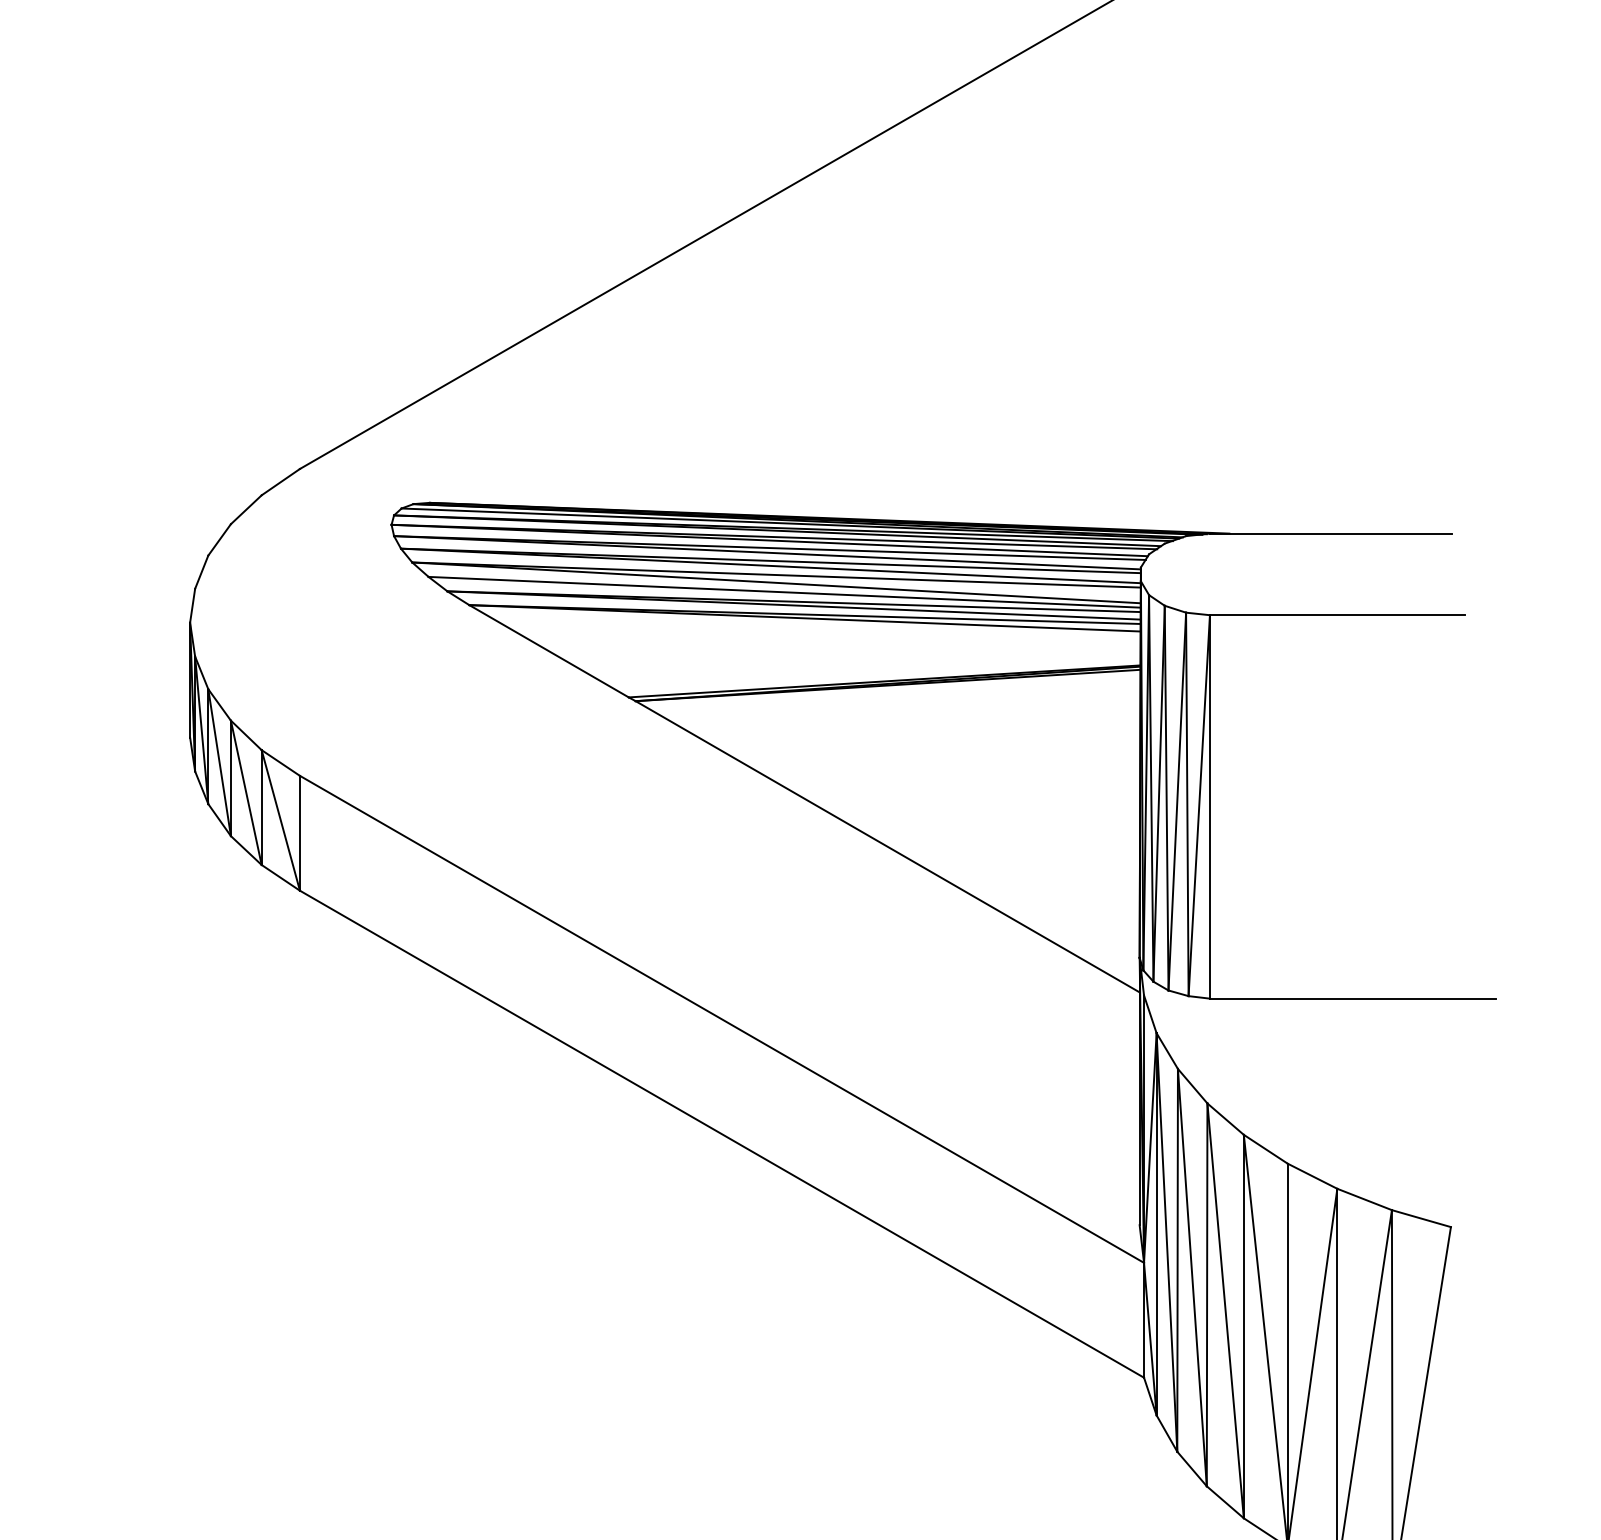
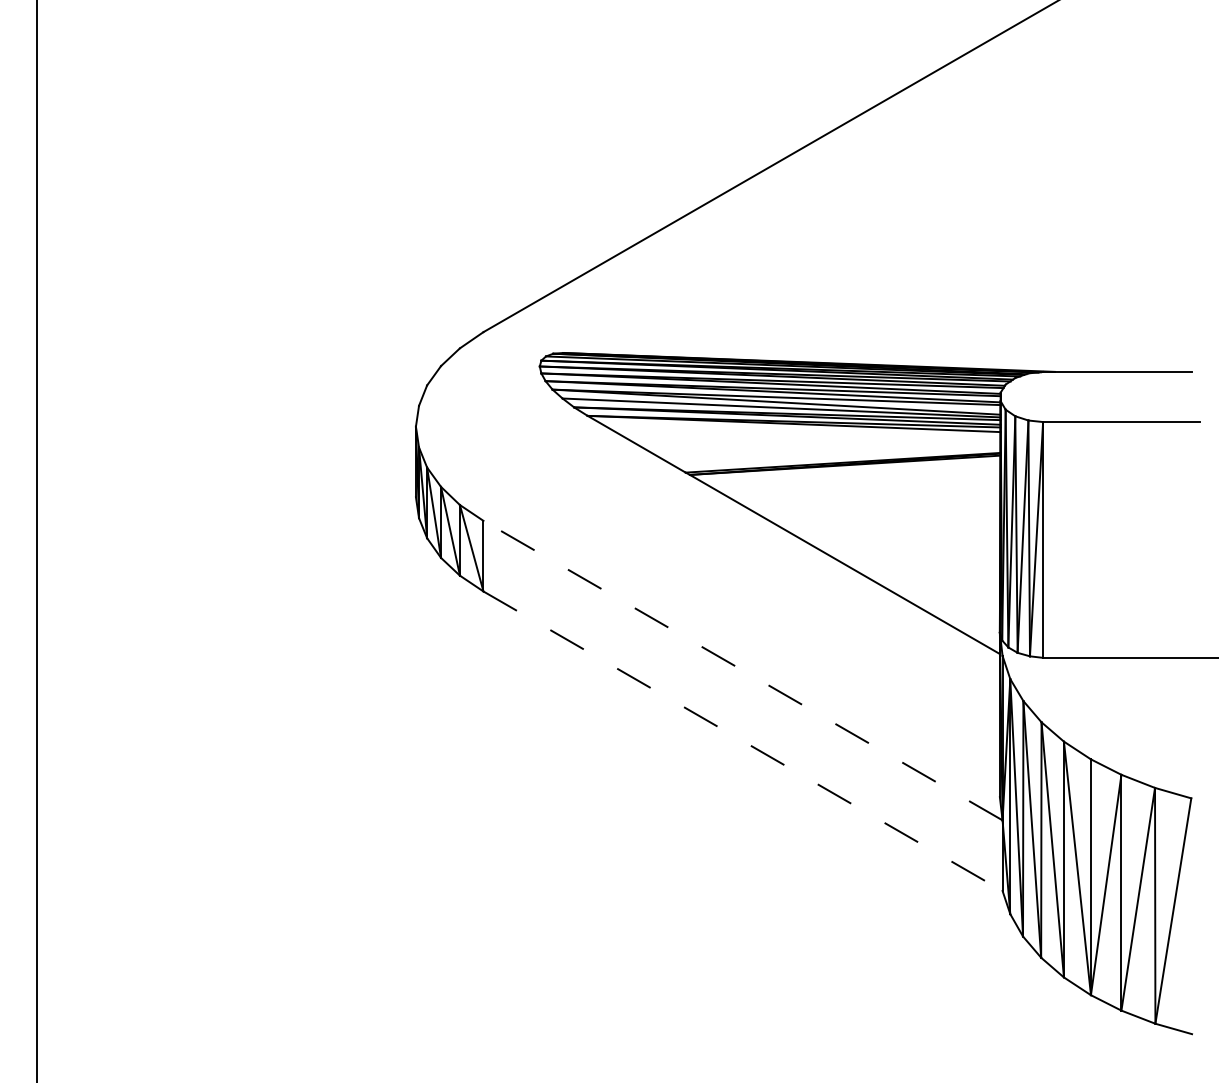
line: (722, 1019) -> (743, 670), solid -> dashed
line: (722, 1134) -> (743, 741), solid -> dashed

